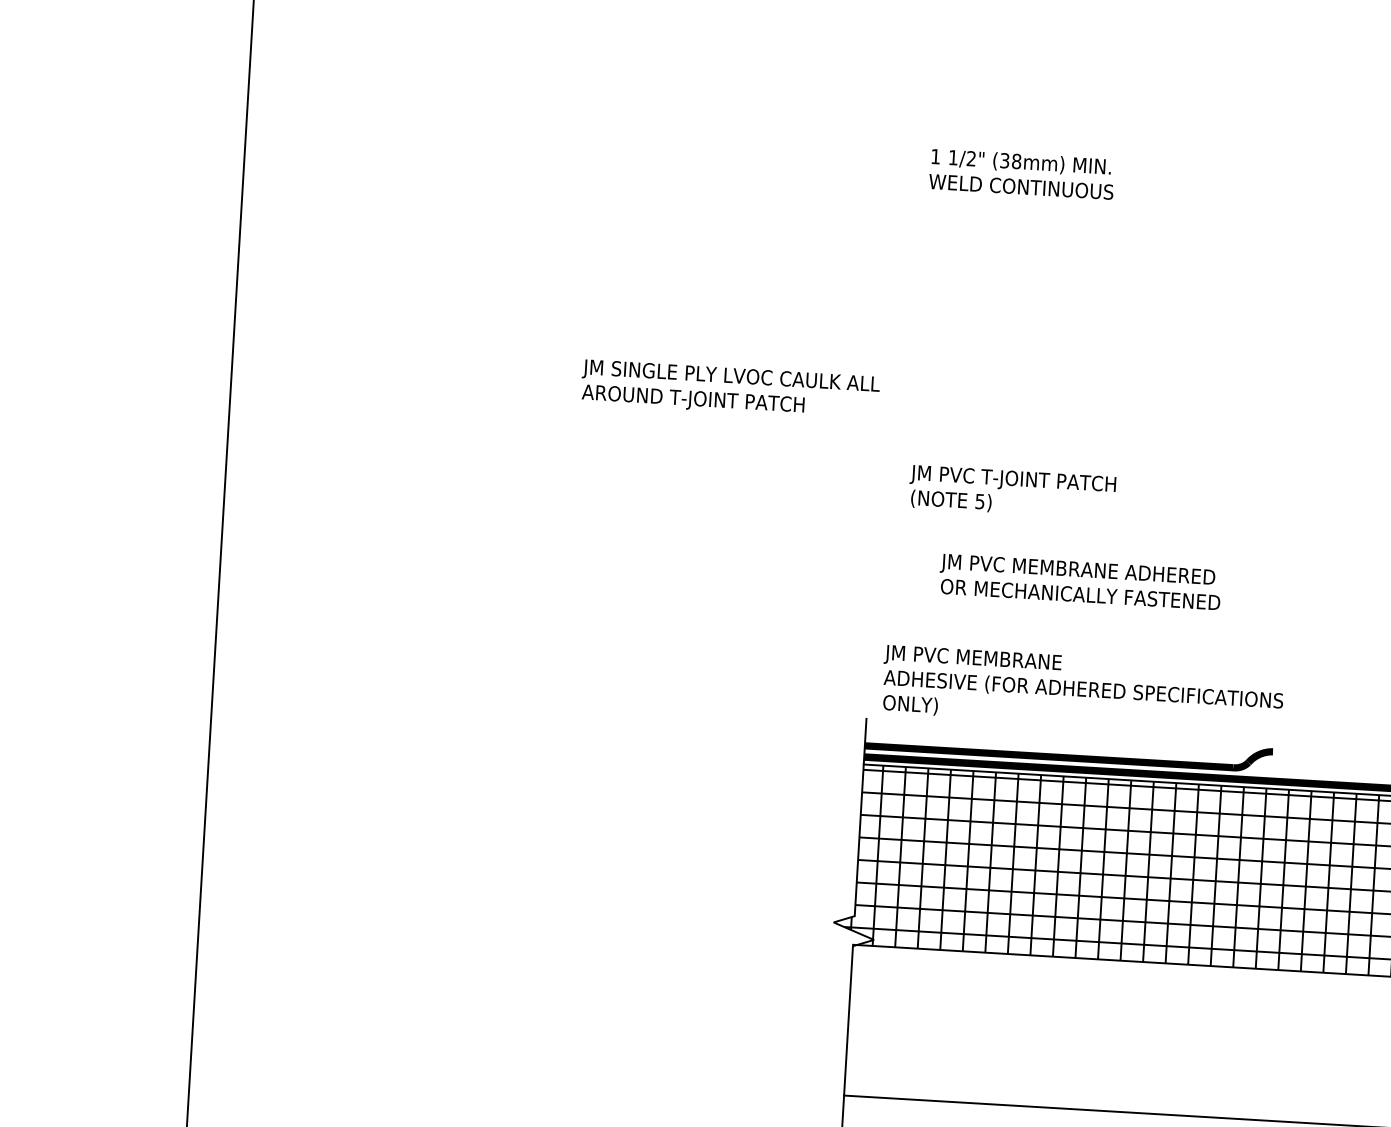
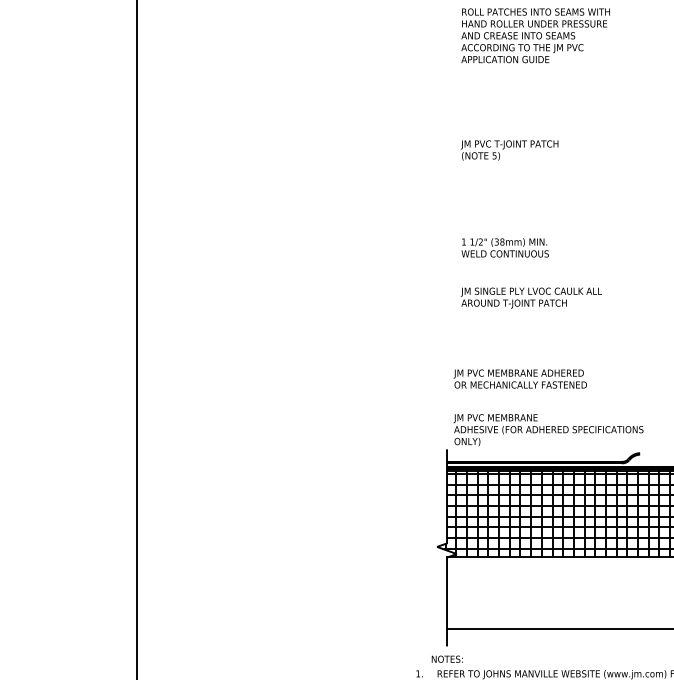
text: (1020, 173) -> (504, 247), moved
text: (728, 388) -> (530, 297), moved
text: (1012, 492) -> (509, 150), moved
text: (1078, 580) -> (519, 378), moved

